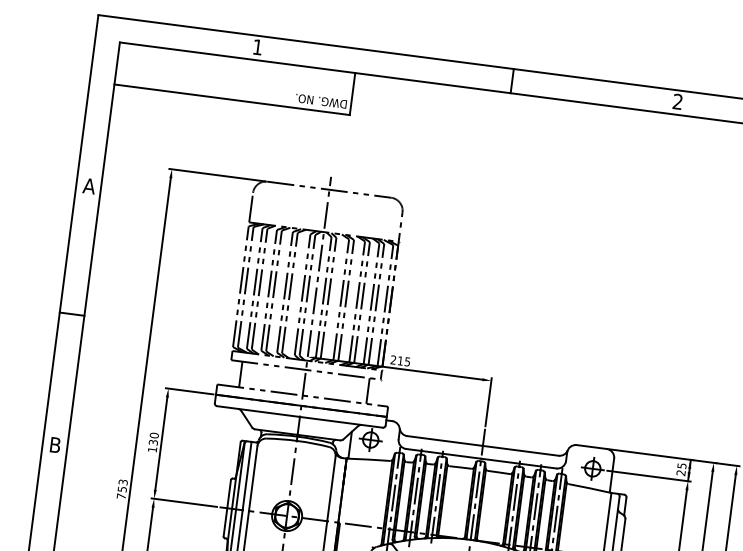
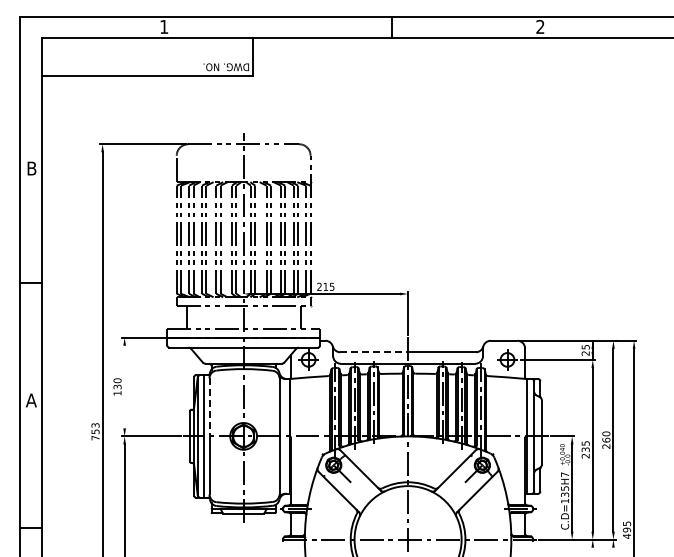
text: (89, 186) -> (31, 168), A -> B
line: (445, 441) -> (374, 352), solid -> dashed
line: (161, 443) -> (124, 386), removed
text: (55, 445) -> (31, 400), B -> A
line: (253, 478) -> (209, 407), solid -> dashed

